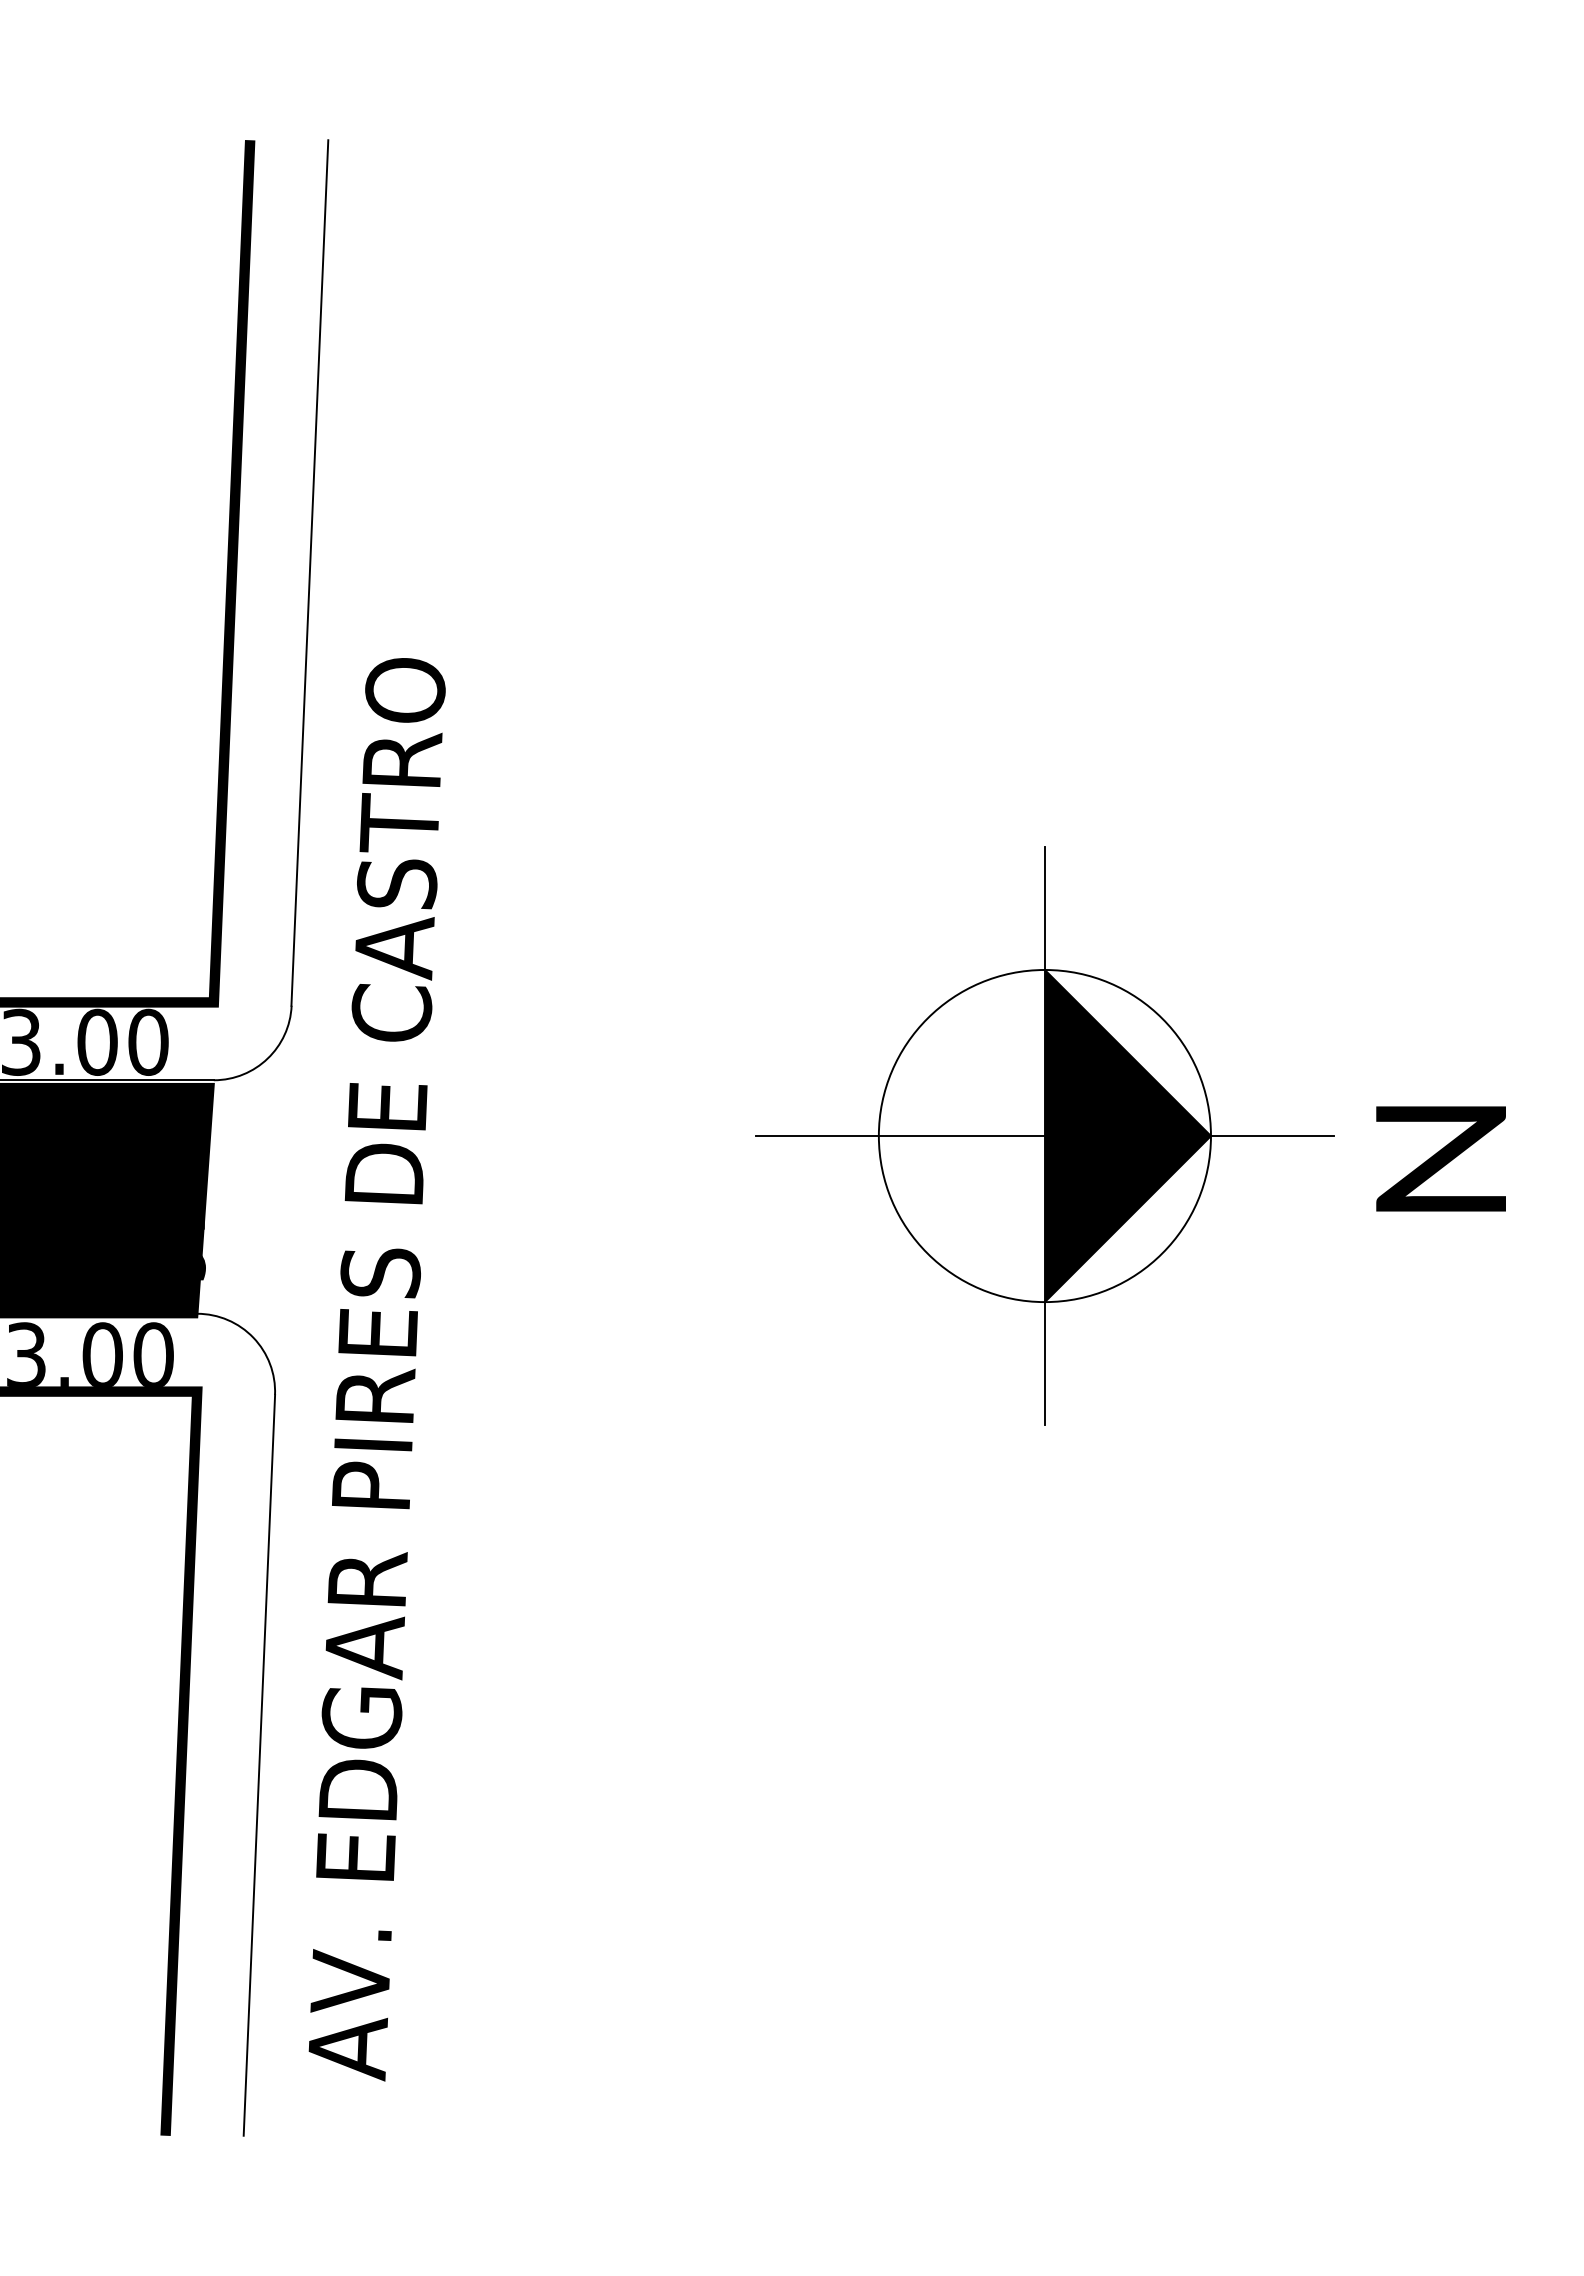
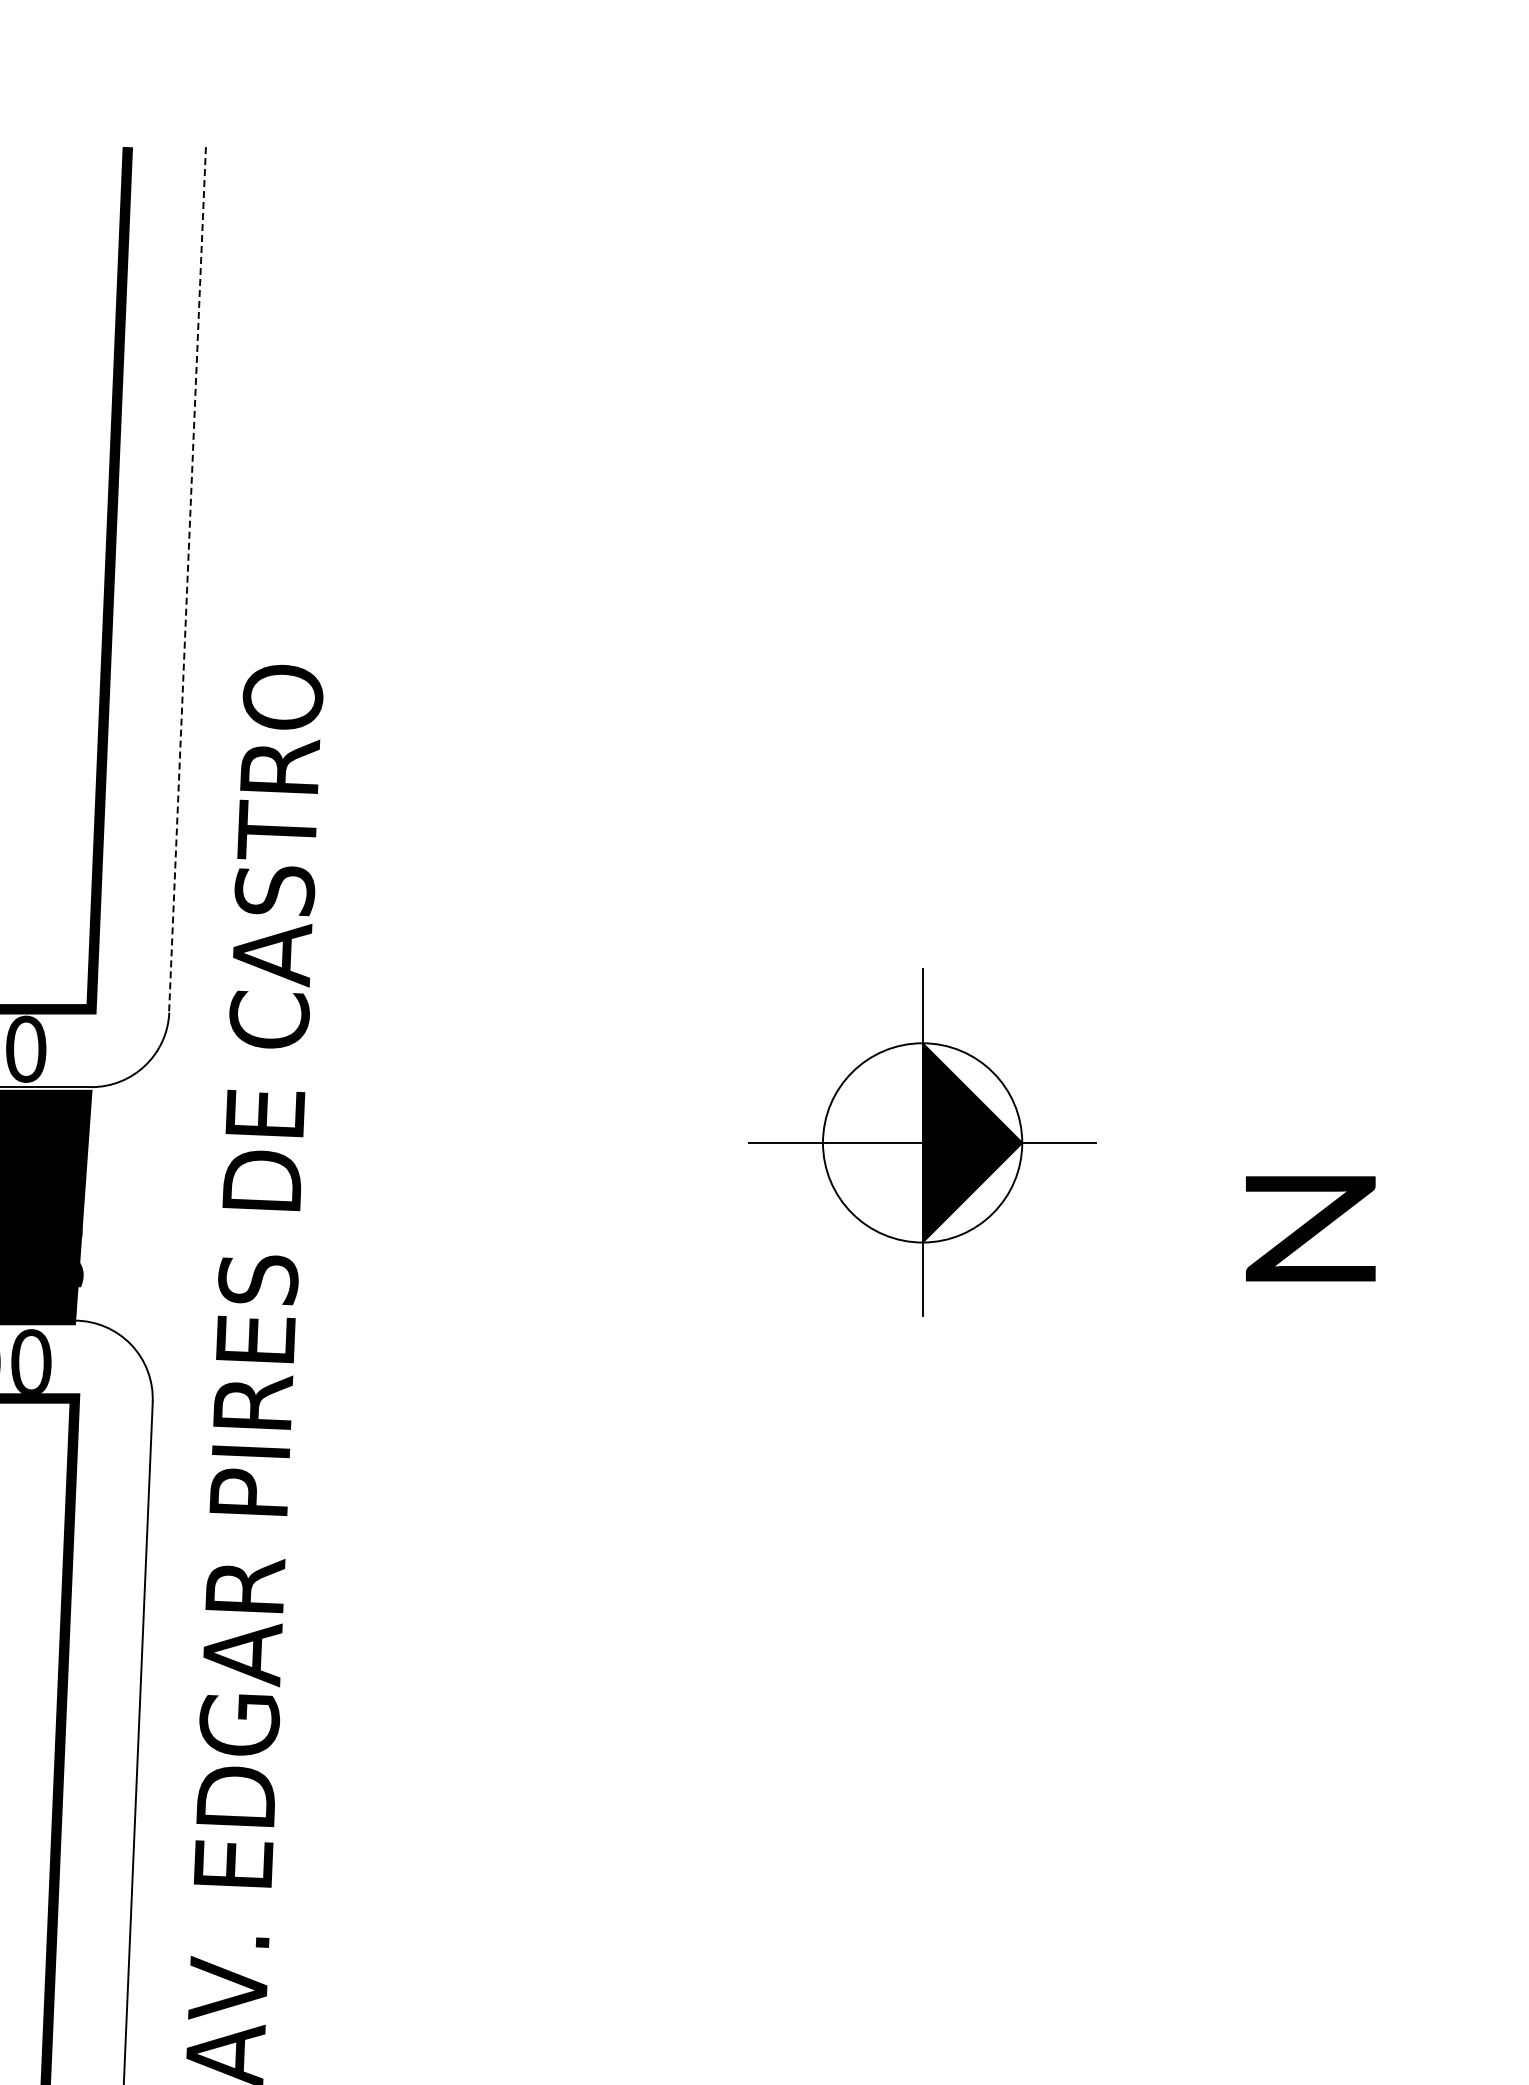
line: (309, 573) -> (187, 580), solid -> dashed
part: (1044, 1135) -> (922, 1142), size x0.6
text: (1440, 1158) -> (1310, 1228), moved

